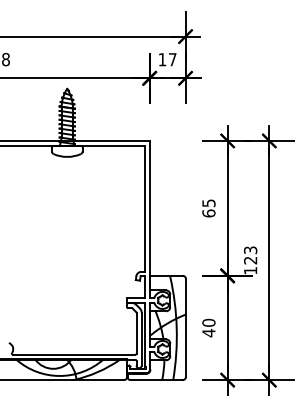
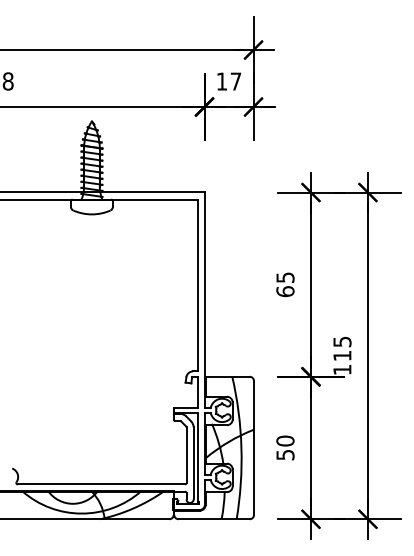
text: (250, 255) -> (342, 348), 123 -> 115
text: (208, 332) -> (285, 454), 40 -> 50

